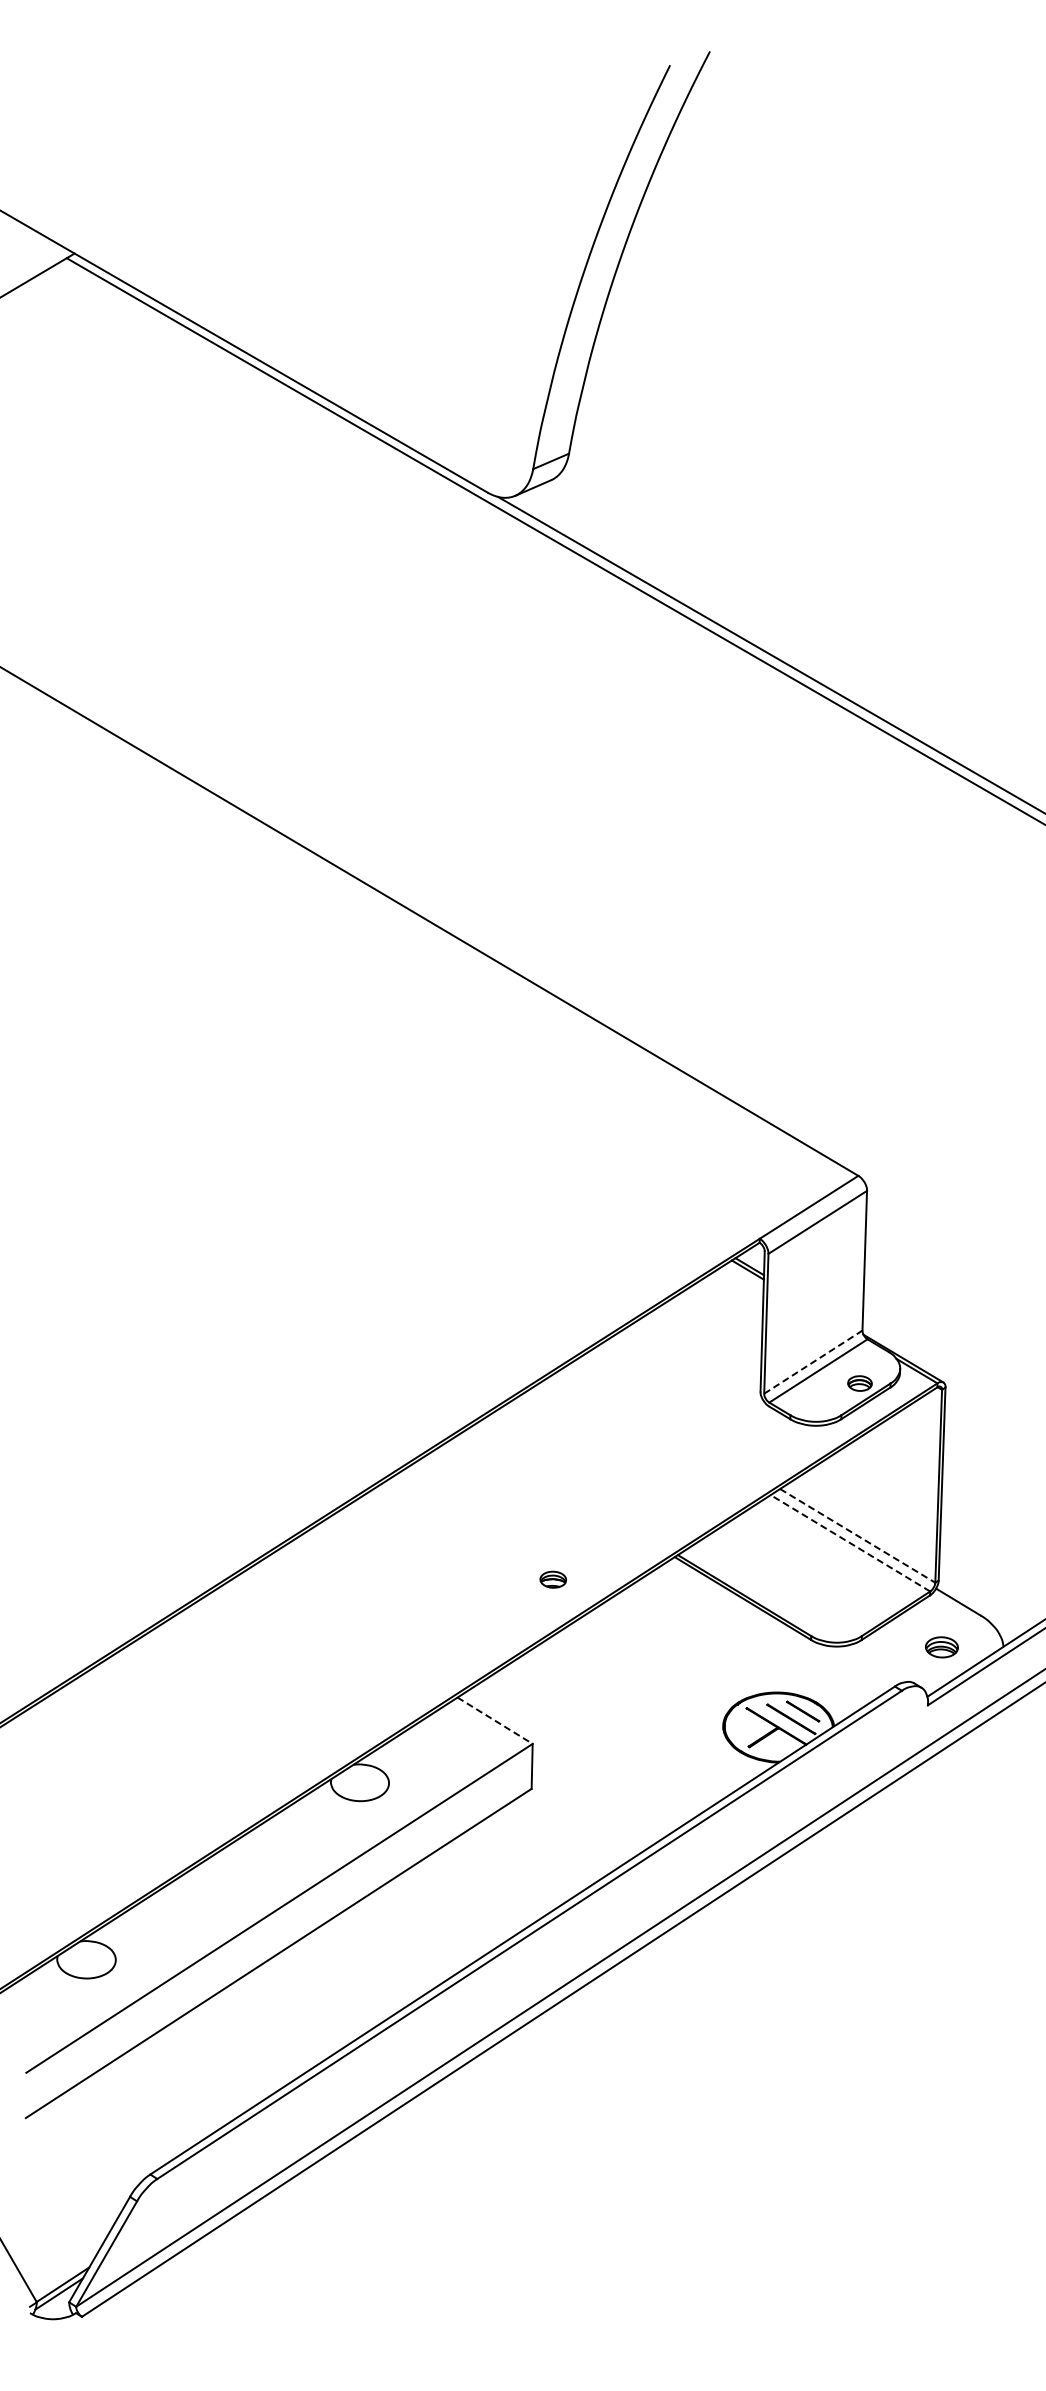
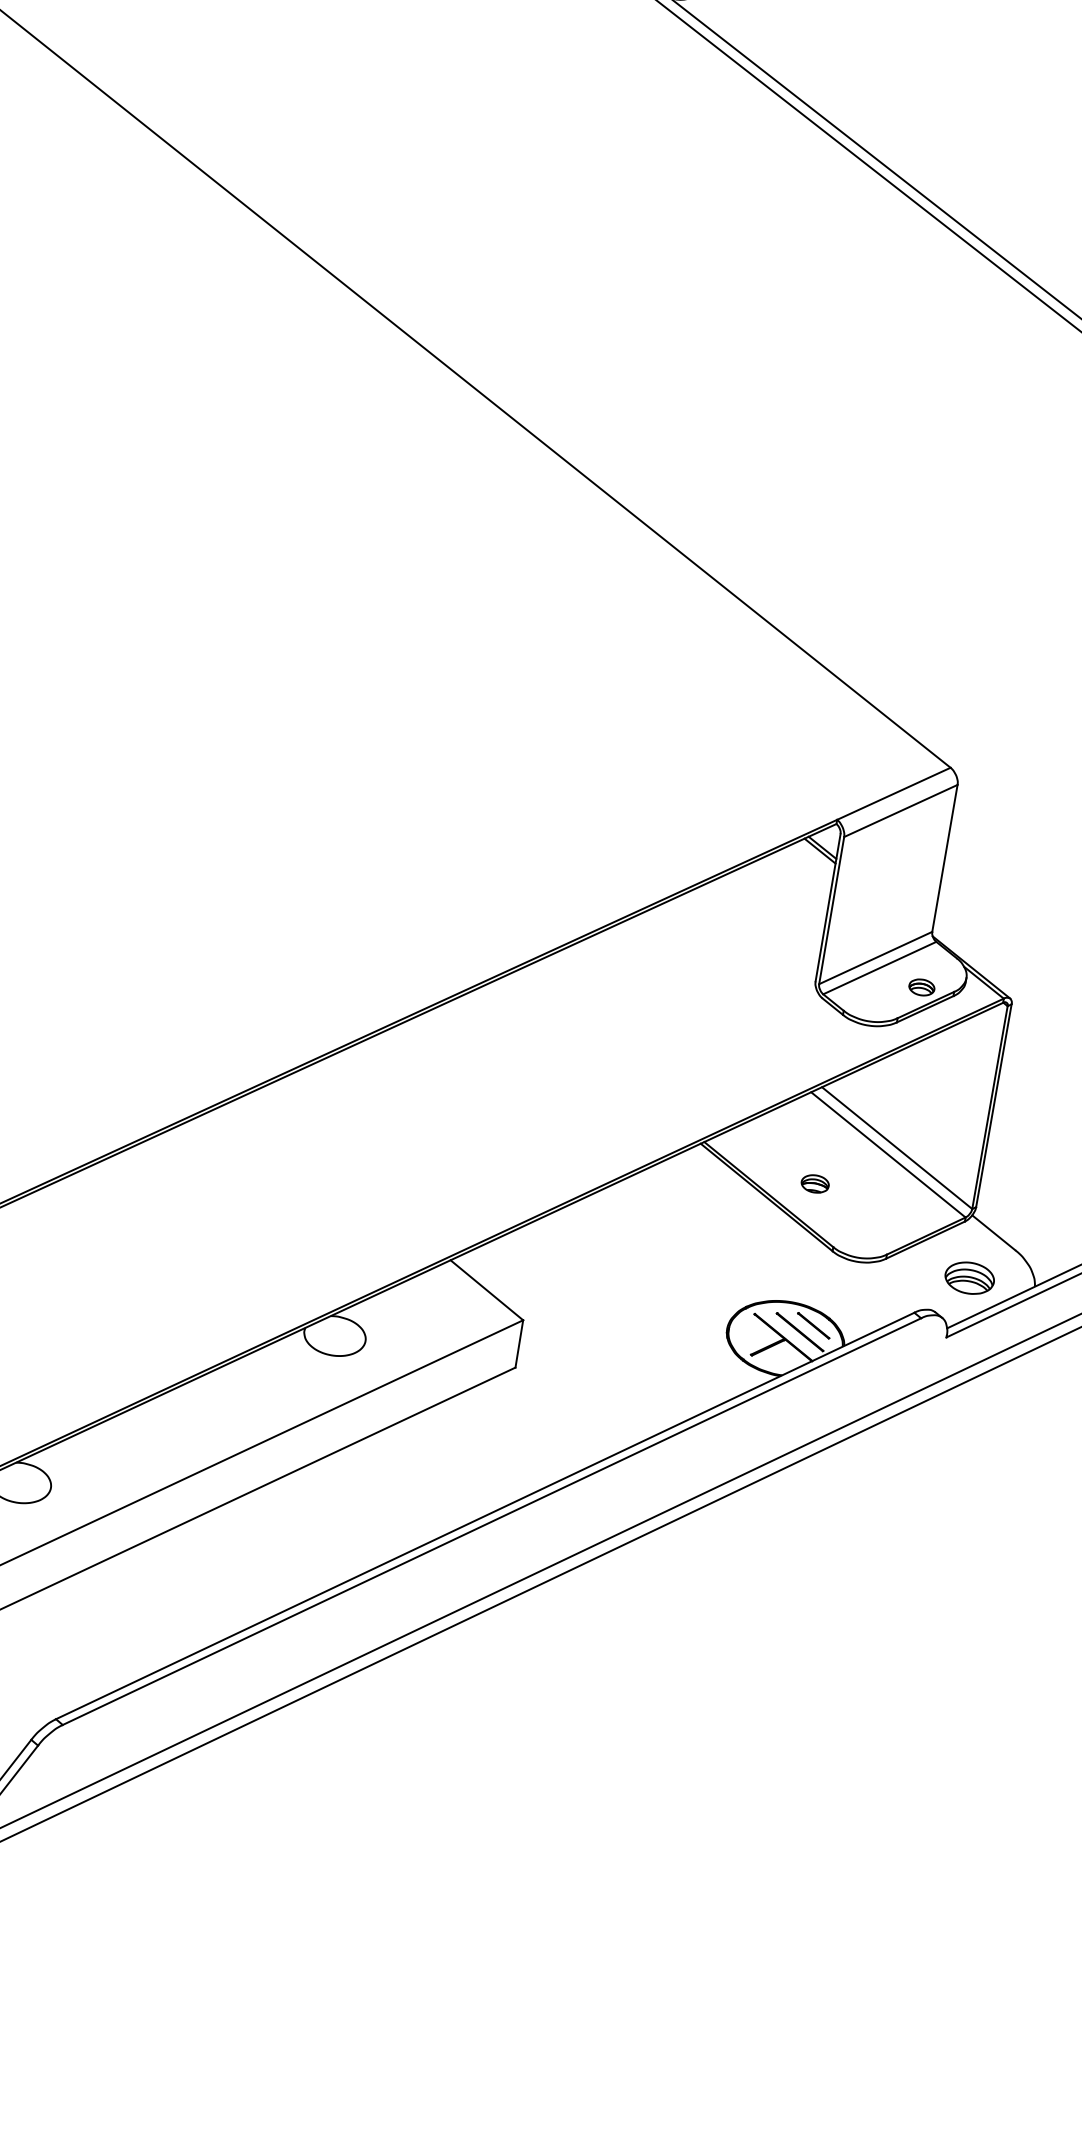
line: (813, 1361) -> (875, 957), dashed -> solid
line: (857, 1535) -> (896, 1147), dashed -> solid
line: (850, 1543) -> (888, 1155), dashed -> solid
part: (553, 1579) -> (815, 1183), moved
part: (941, 1647) -> (969, 1278), size x1.43
line: (495, 1720) -> (487, 1290), dashed -> solid

